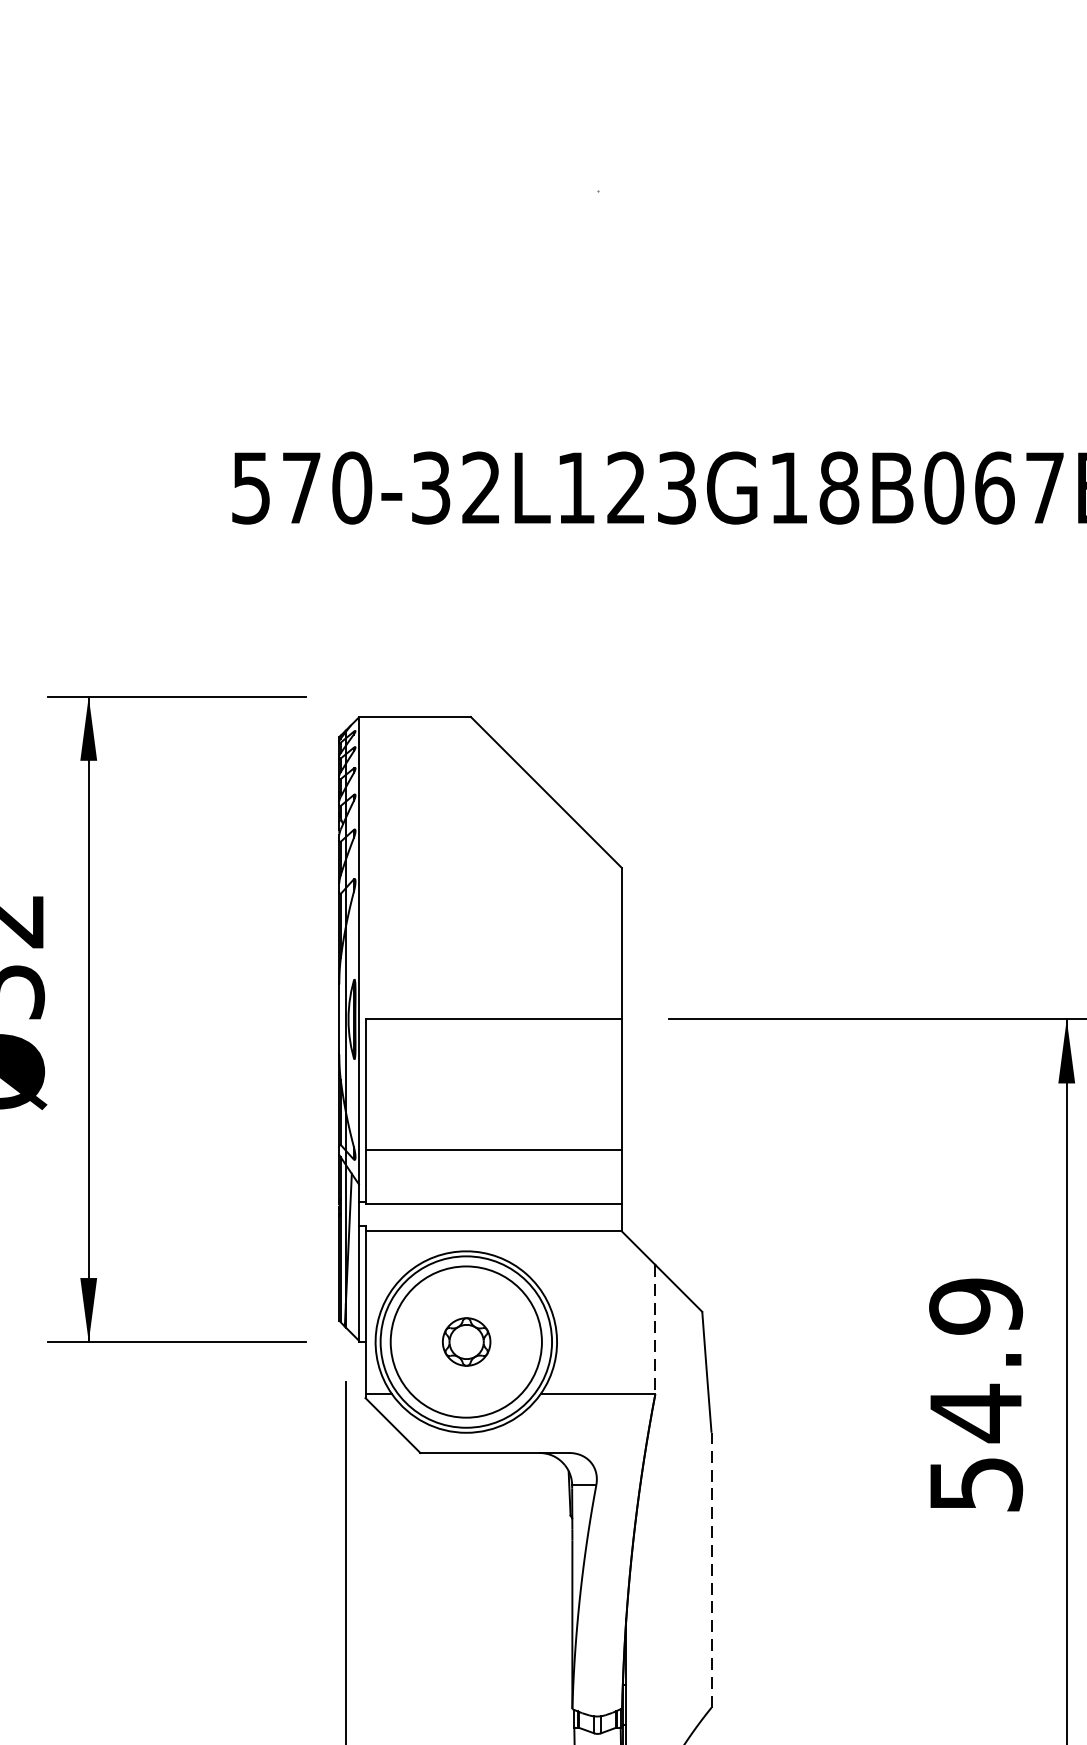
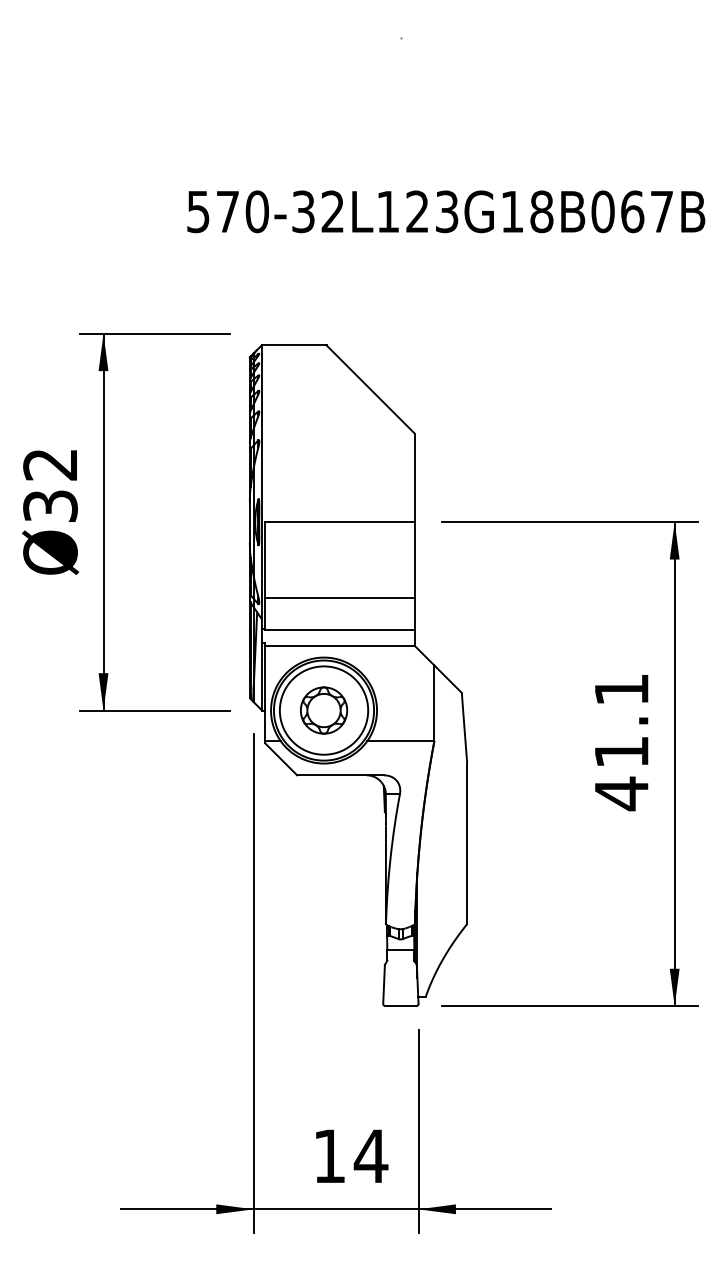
line: (655, 1329) -> (434, 703), dashed -> solid
part: (467, 1341) -> (324, 710), size x1.67
text: (975, 1396) -> (621, 742), 54.9 -> 41.1
line: (711, 1569) -> (467, 843), dashed -> solid

